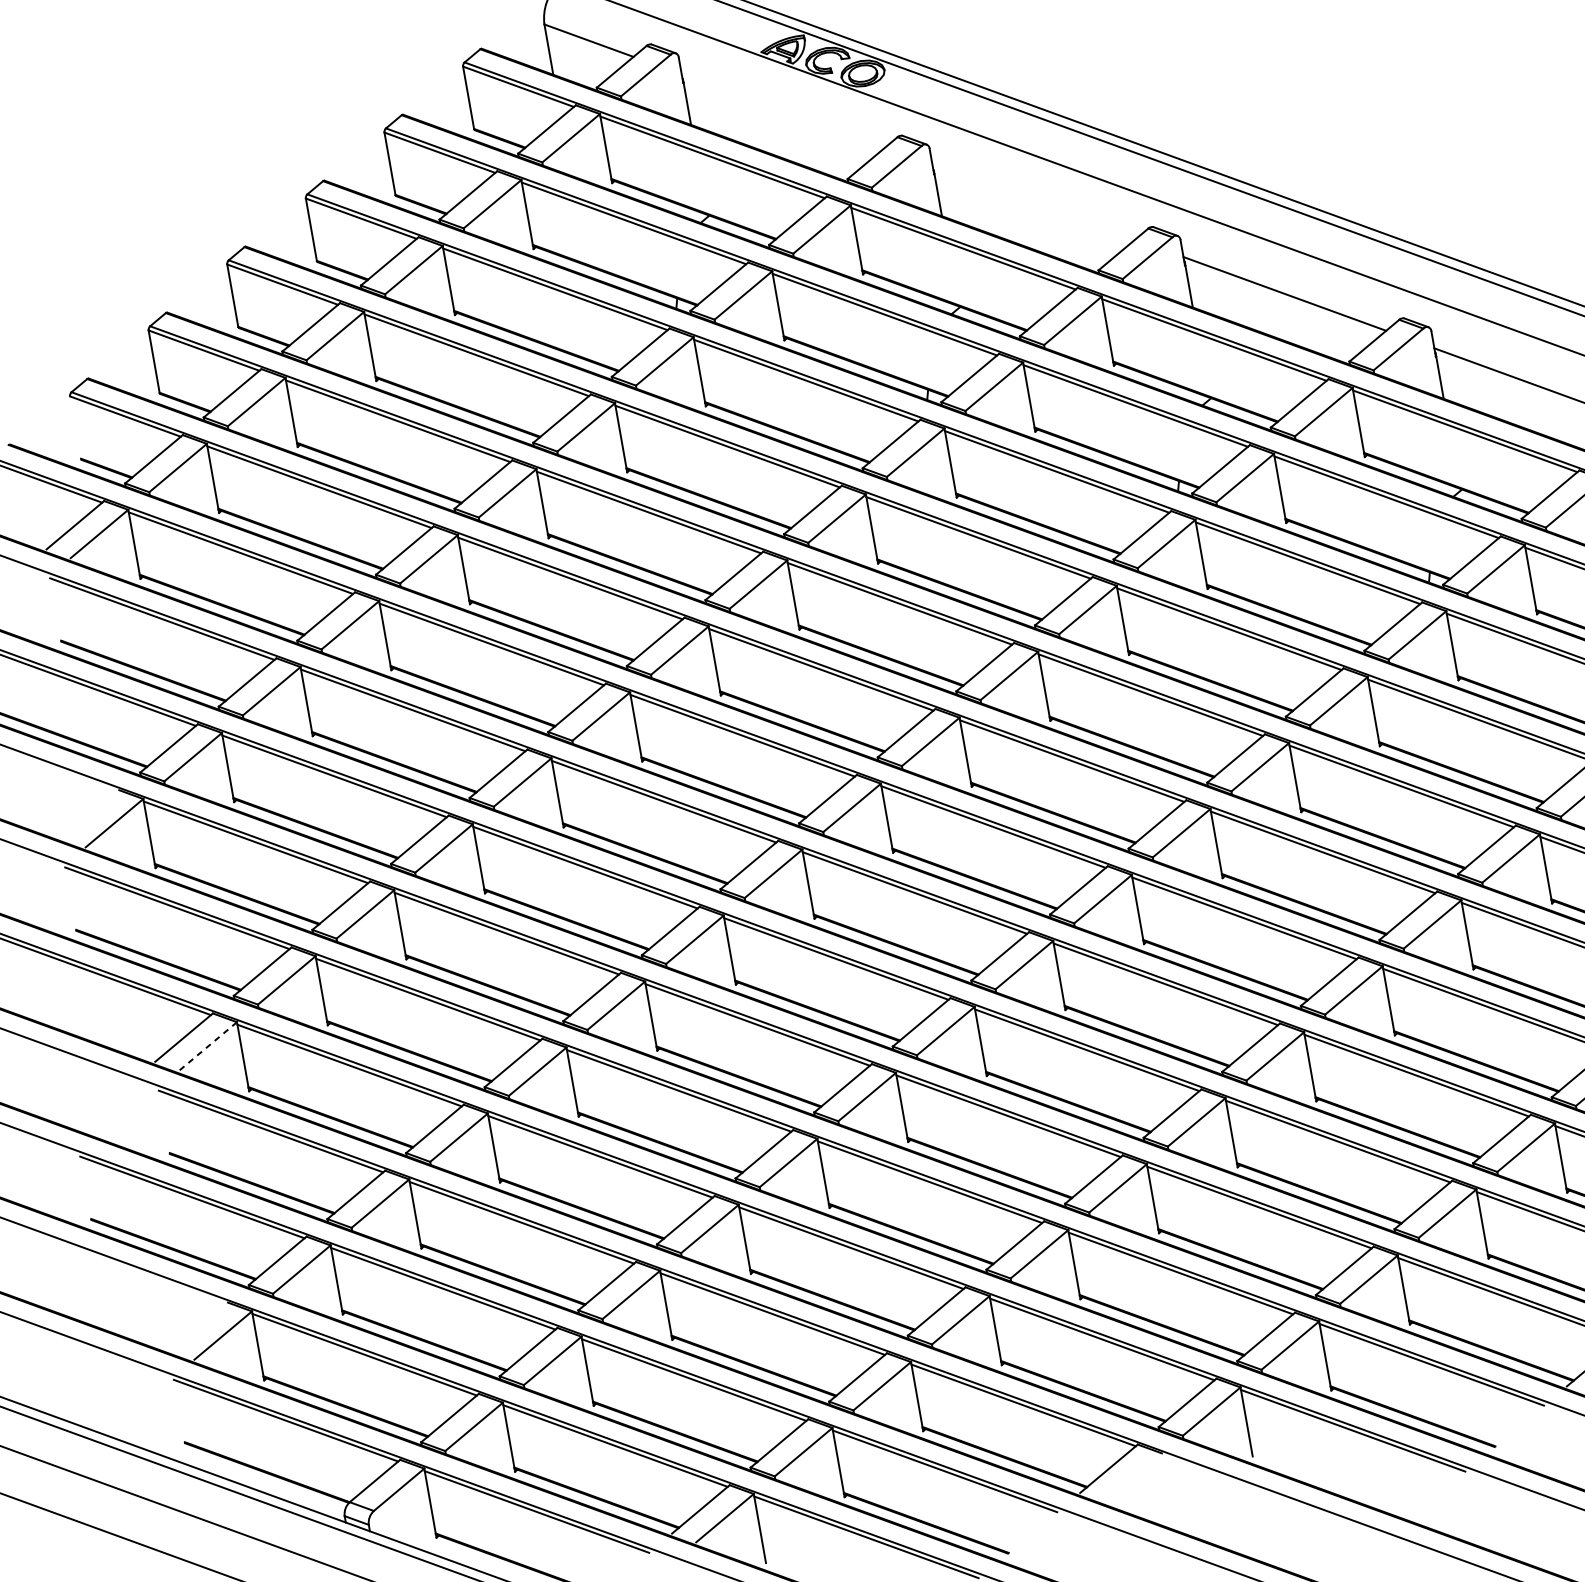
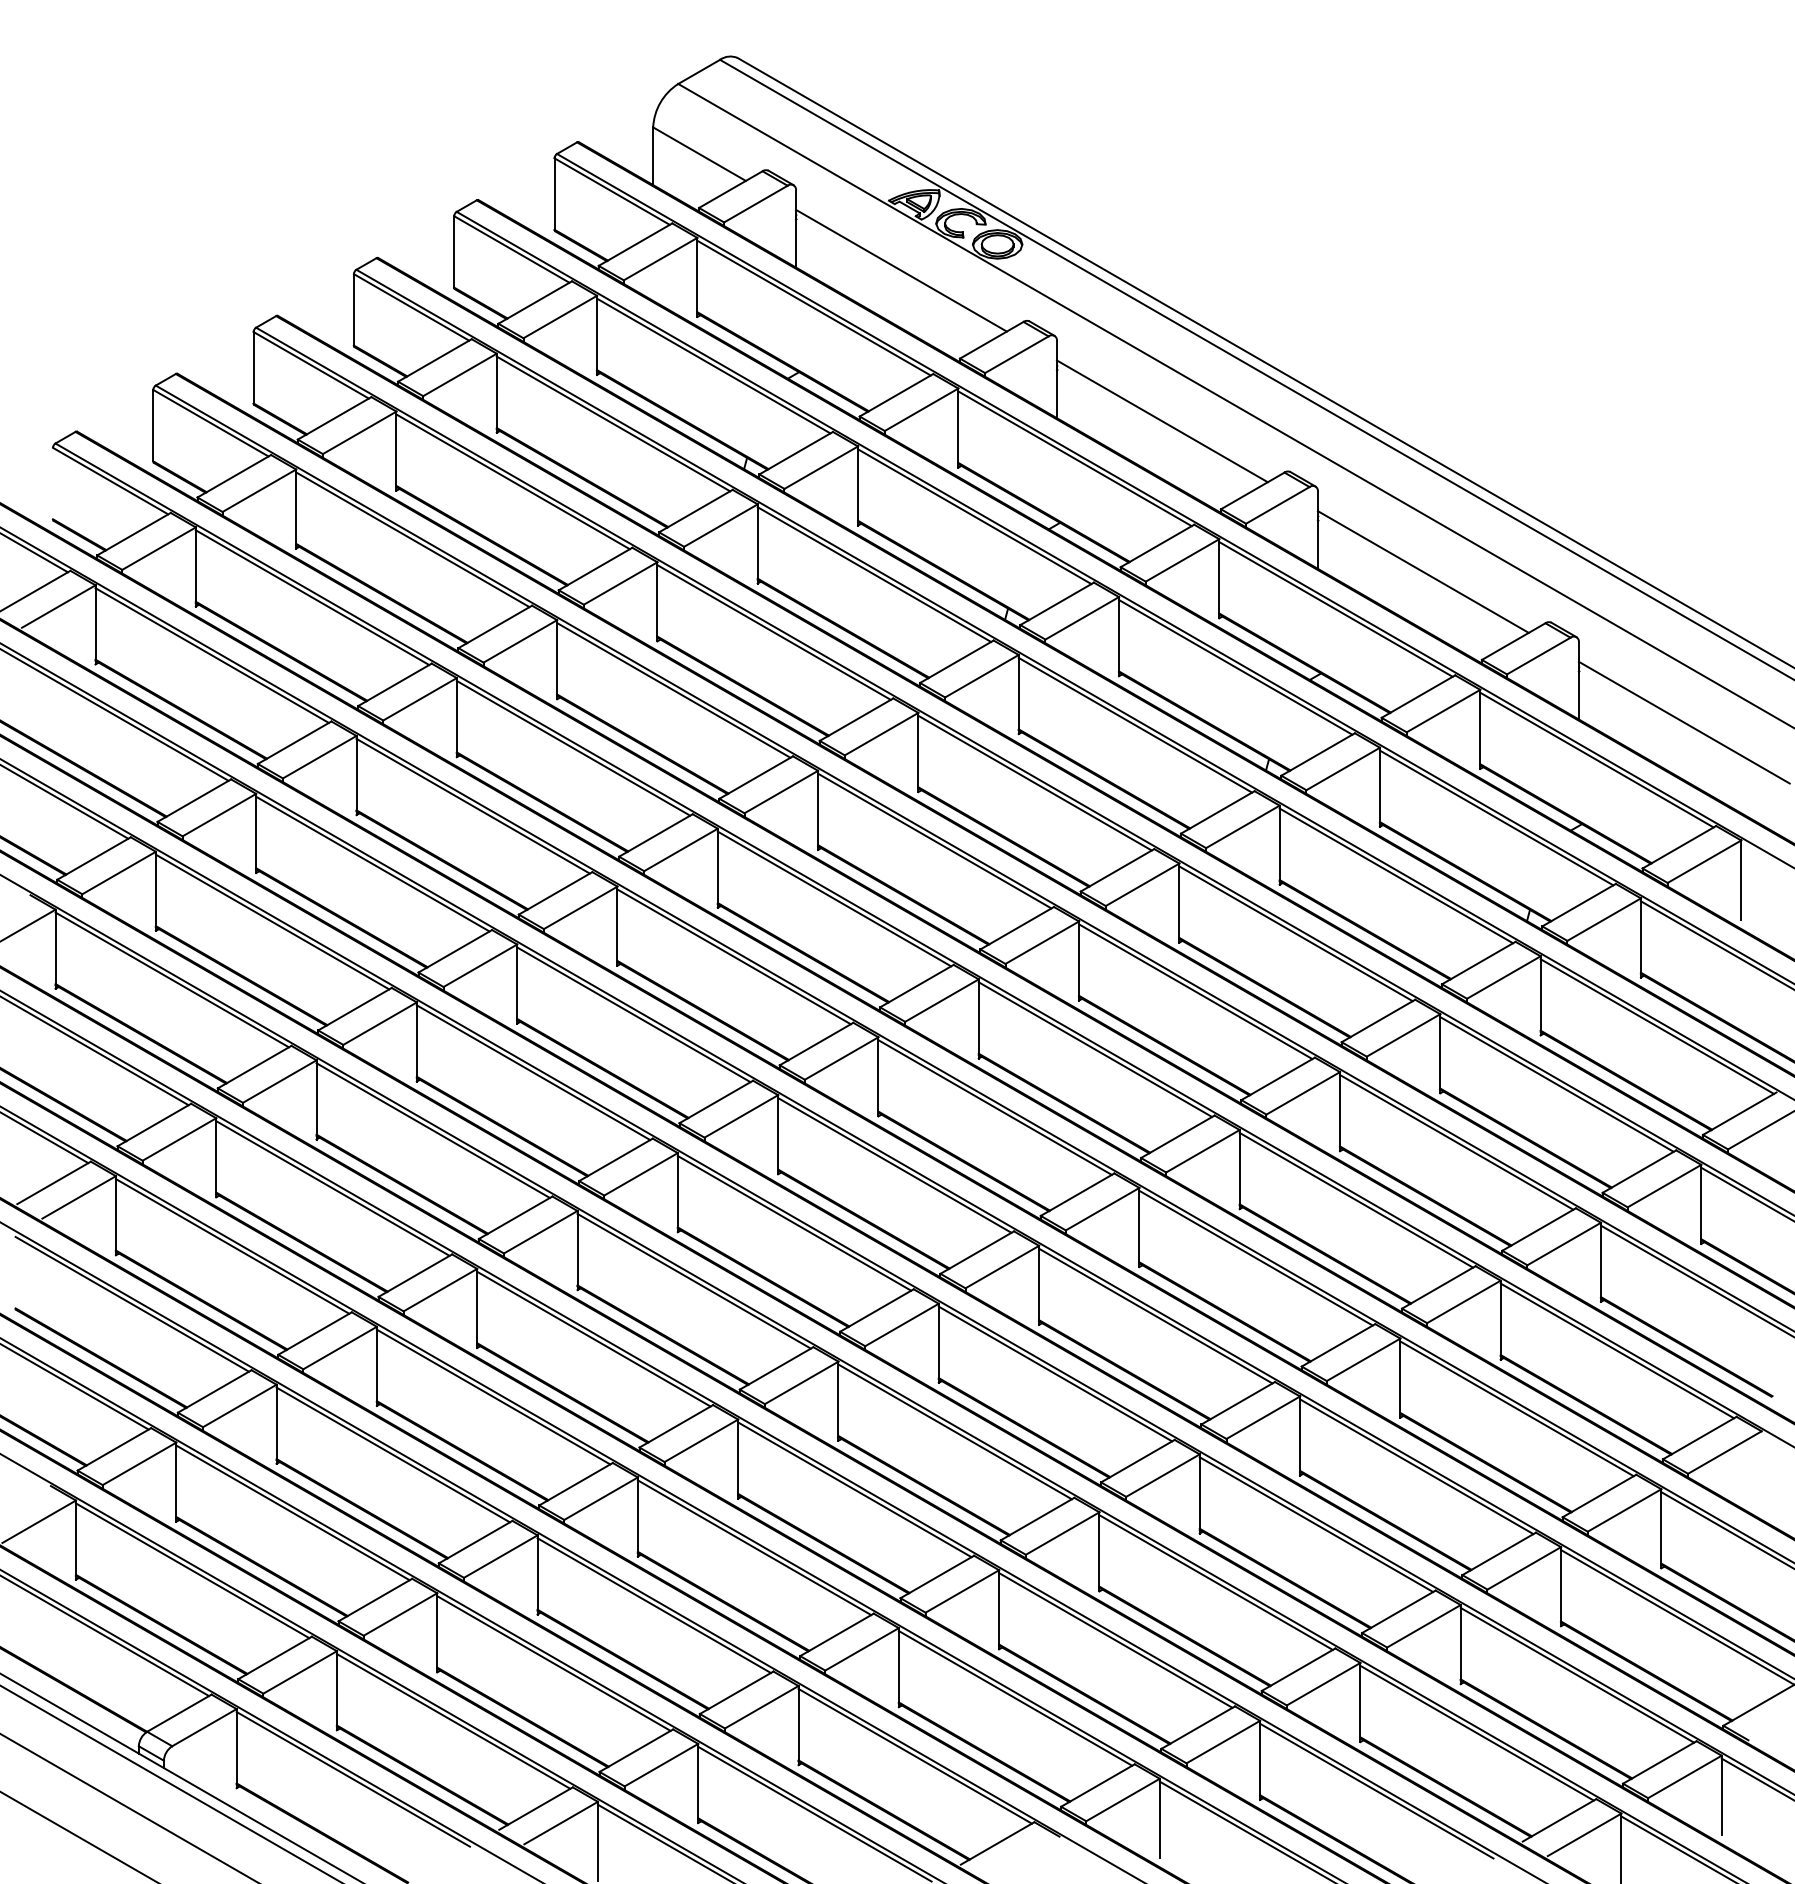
line: (783, 111) -> (901, 270), added
line: (1034, 202) -> (1162, 421), added
line: (207, 1046) -> (78, 1197), dashed -> solid

